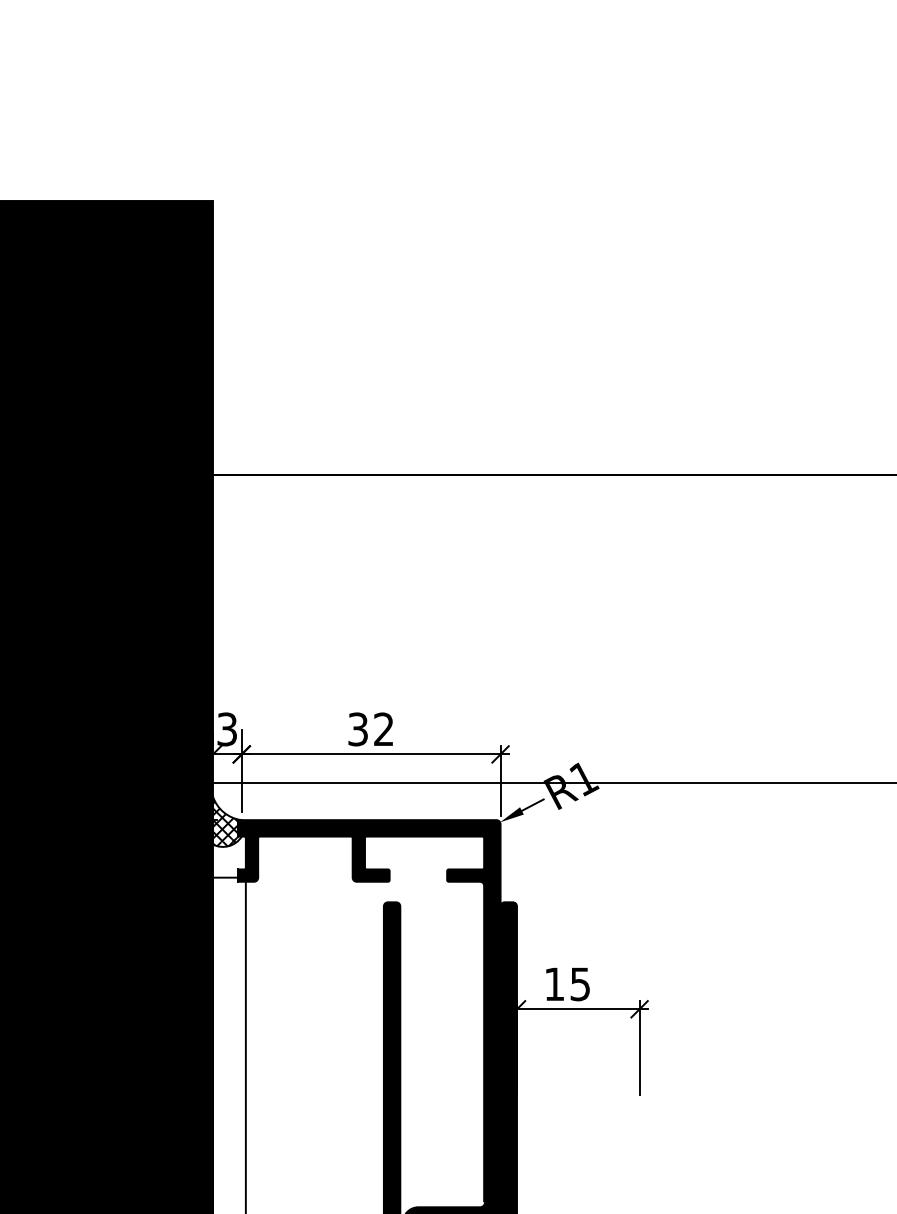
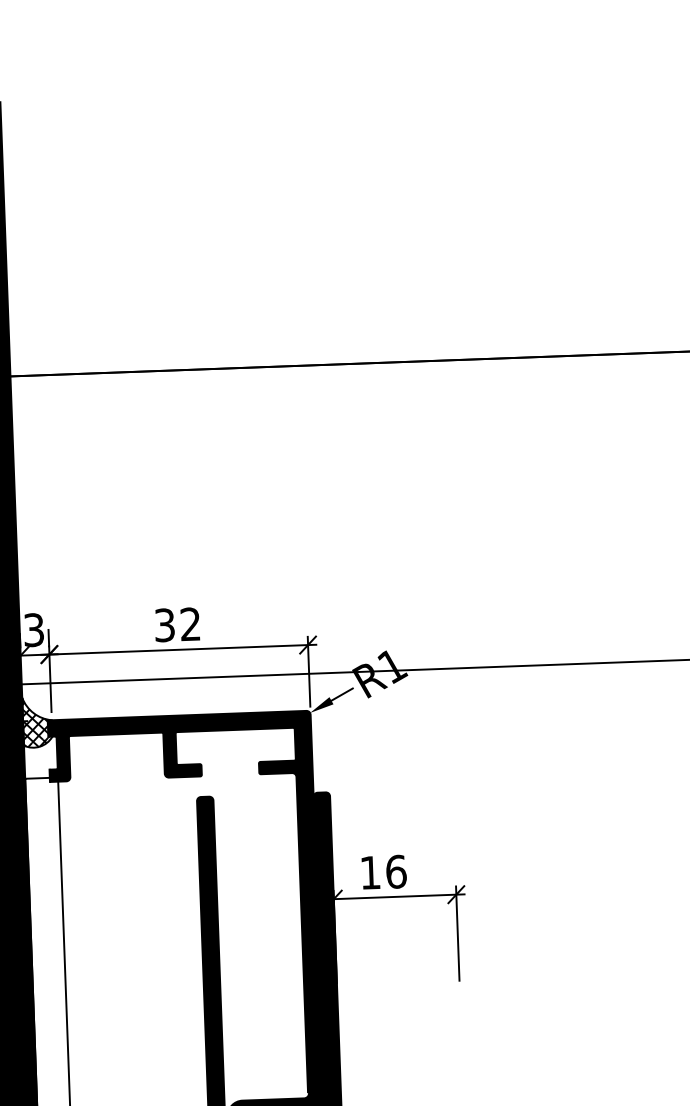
text: (580, 984) -> (396, 872), 15 -> 16

